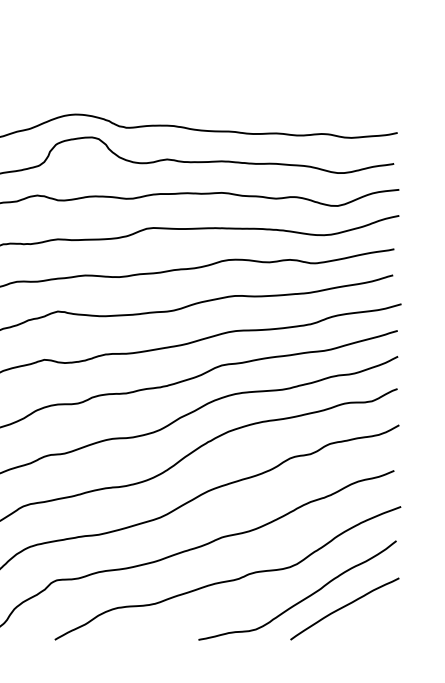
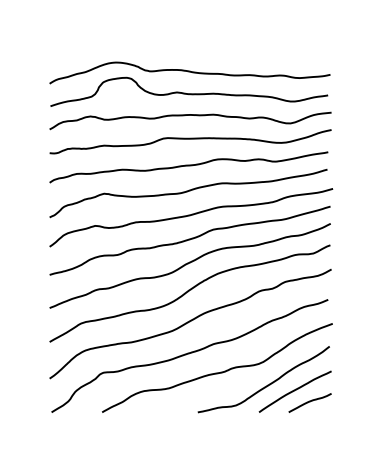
curve: (366, 625) -> (309, 402), added

